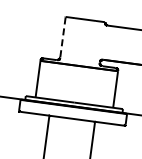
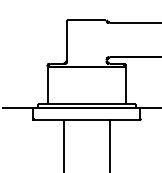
line: (62, 38) -> (66, 41), dashed -> solid

